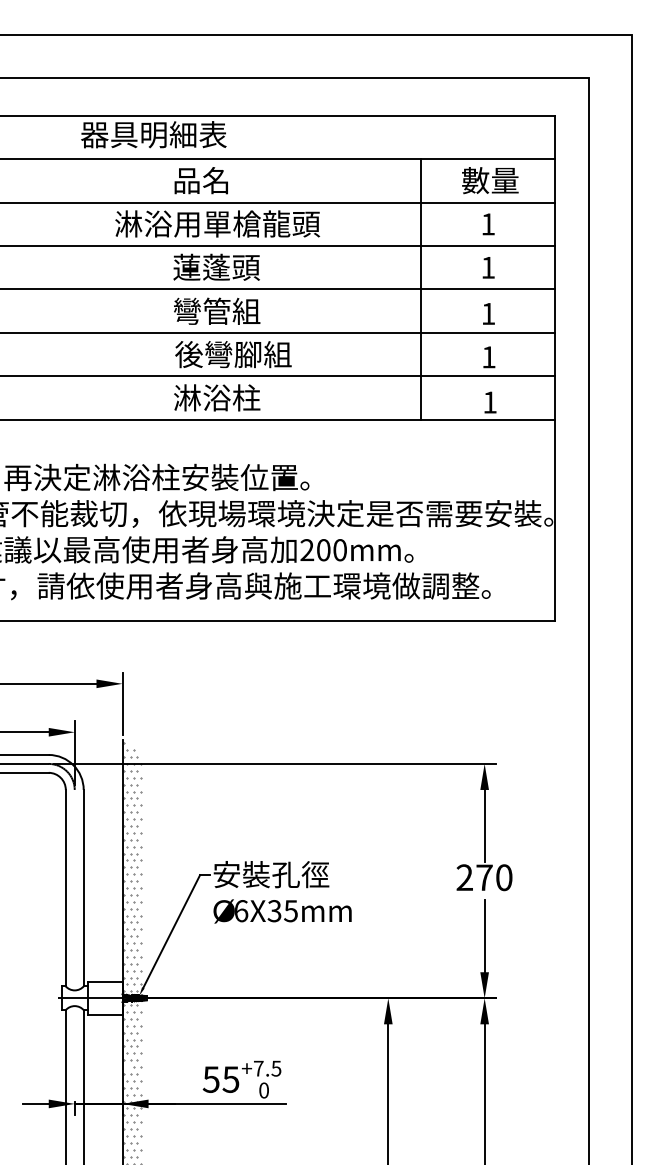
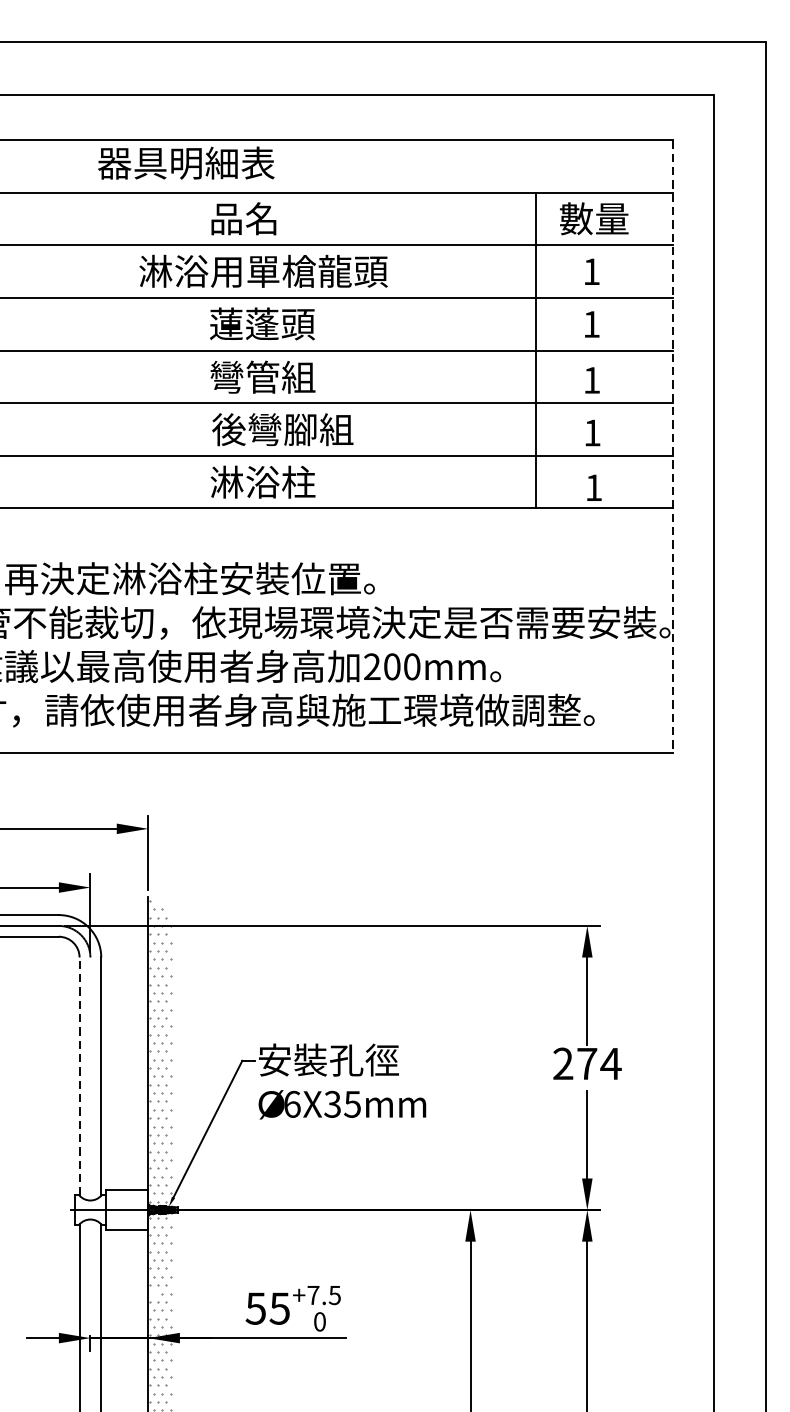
line: (421, 289) -> (536, 350), moved
line: (555, 368) -> (673, 446), solid -> dashed
text: (504, 877) -> (611, 1063), 270 -> 274
line: (65, 887) -> (79, 1075), solid -> dashed

